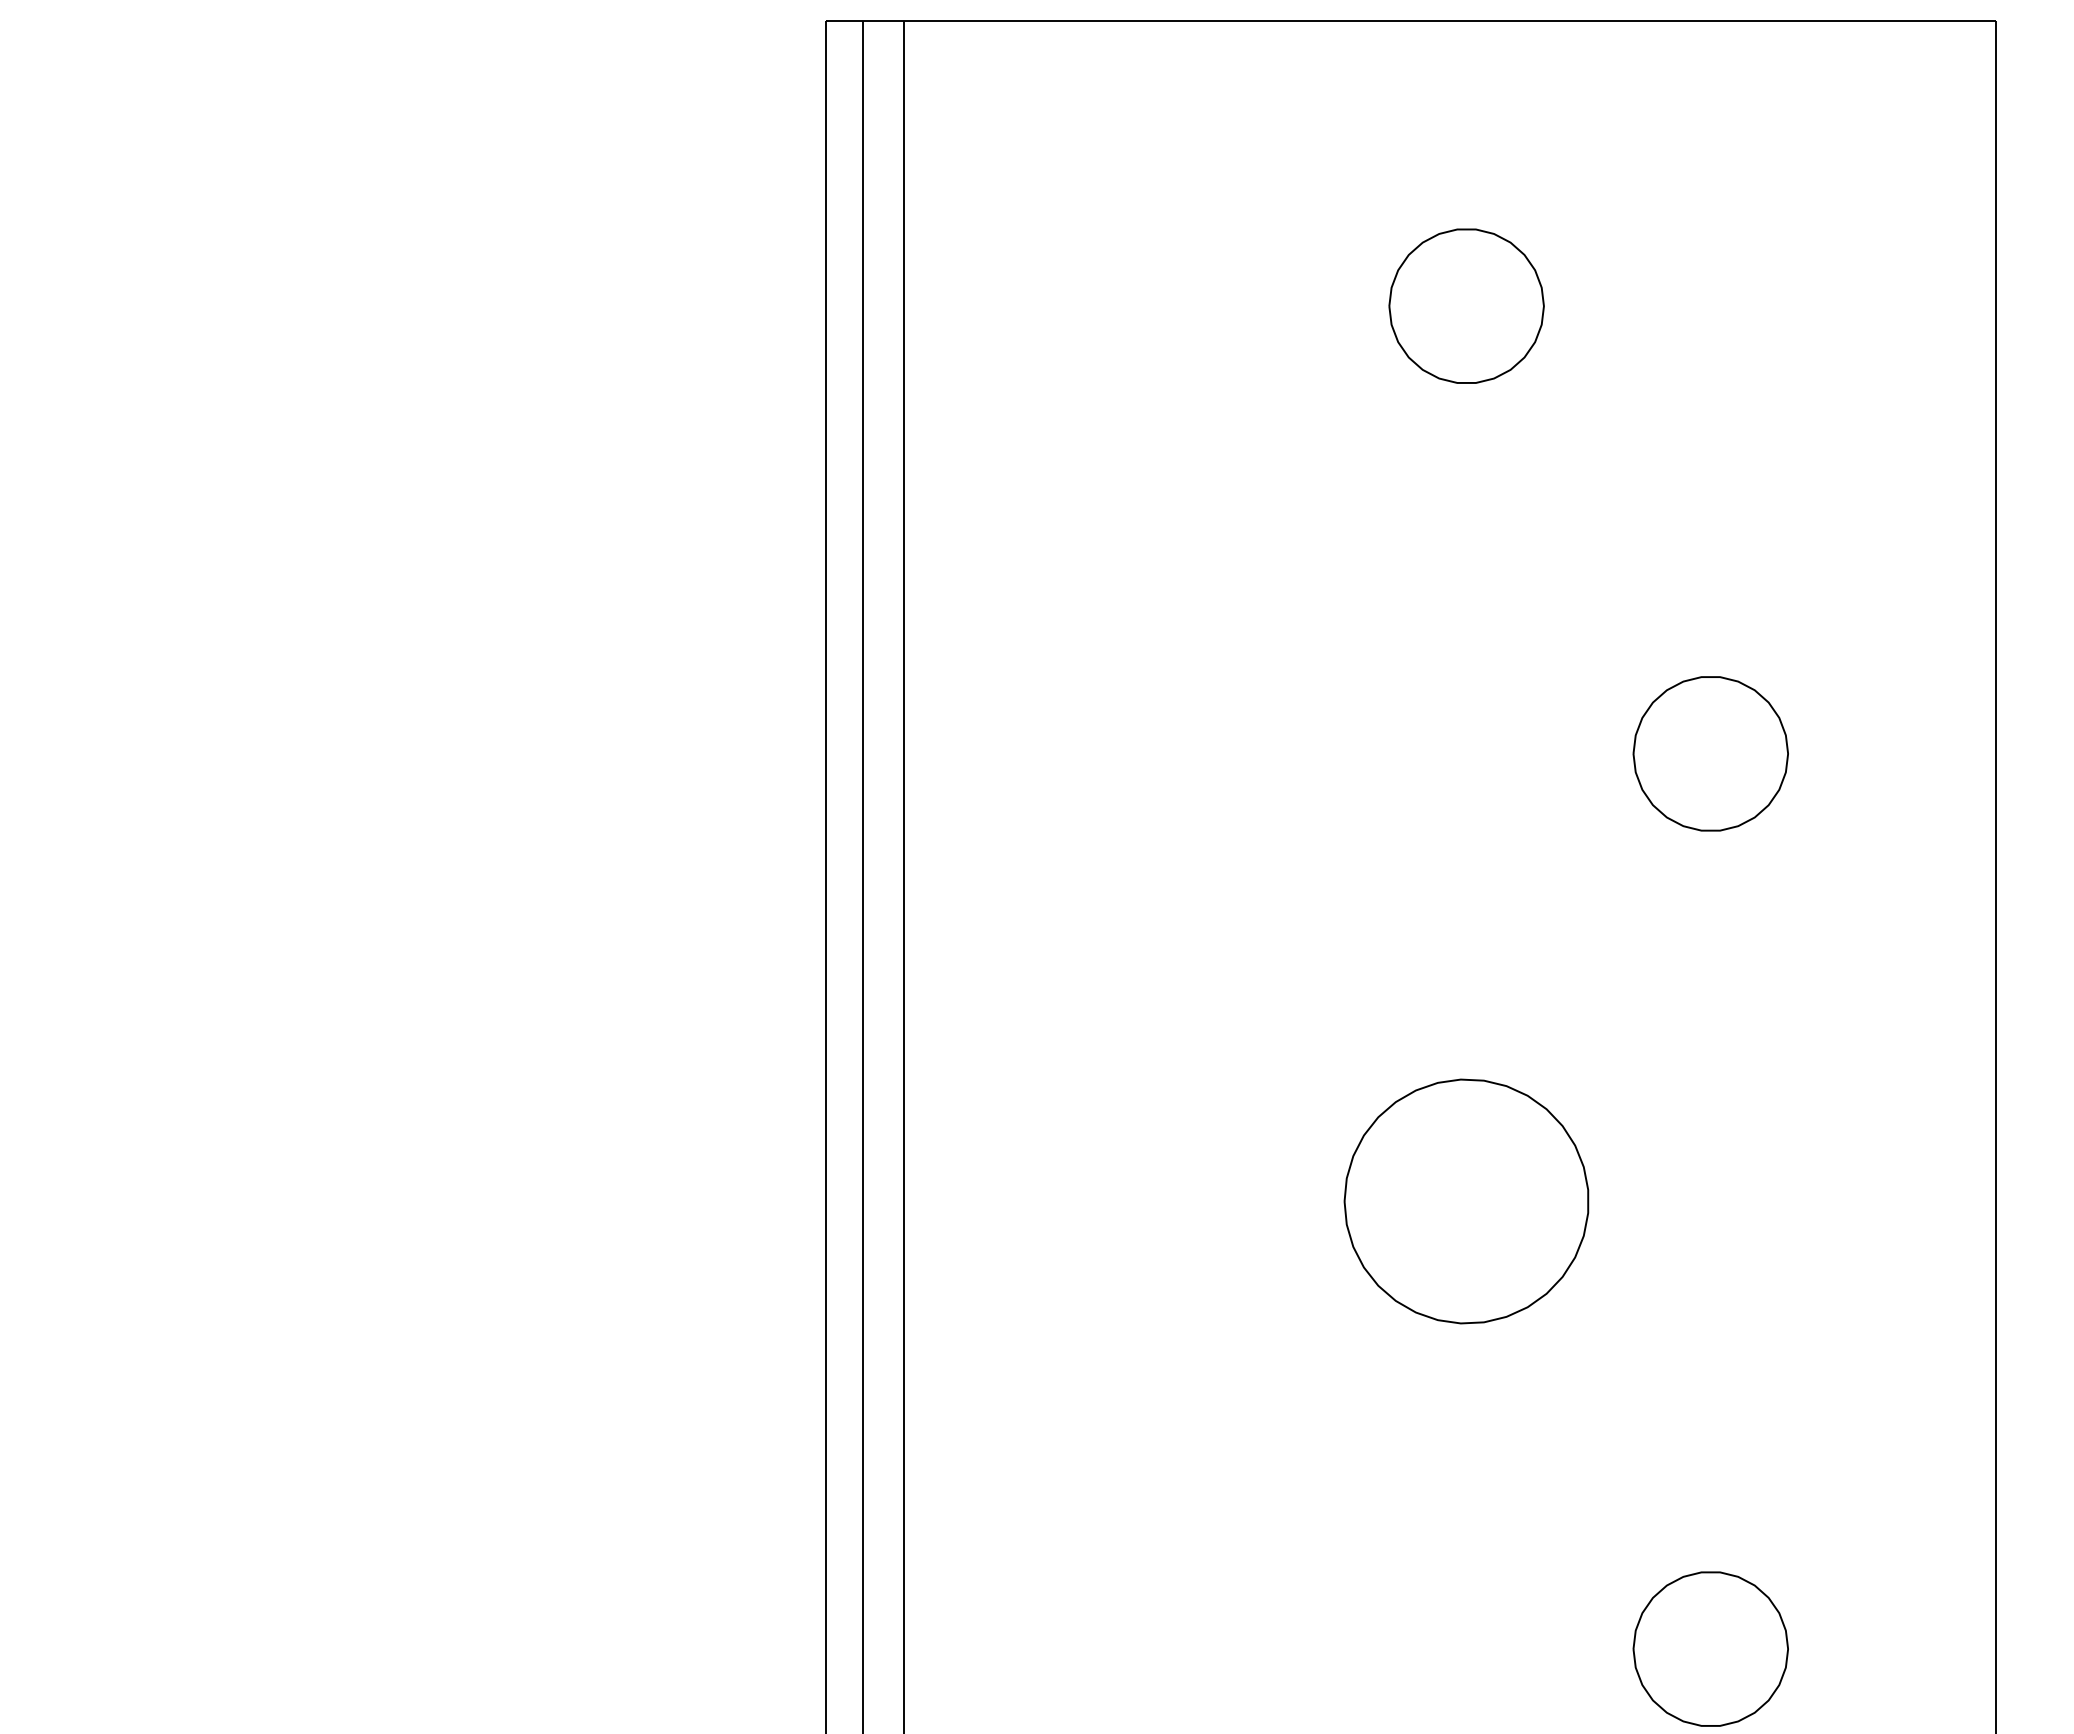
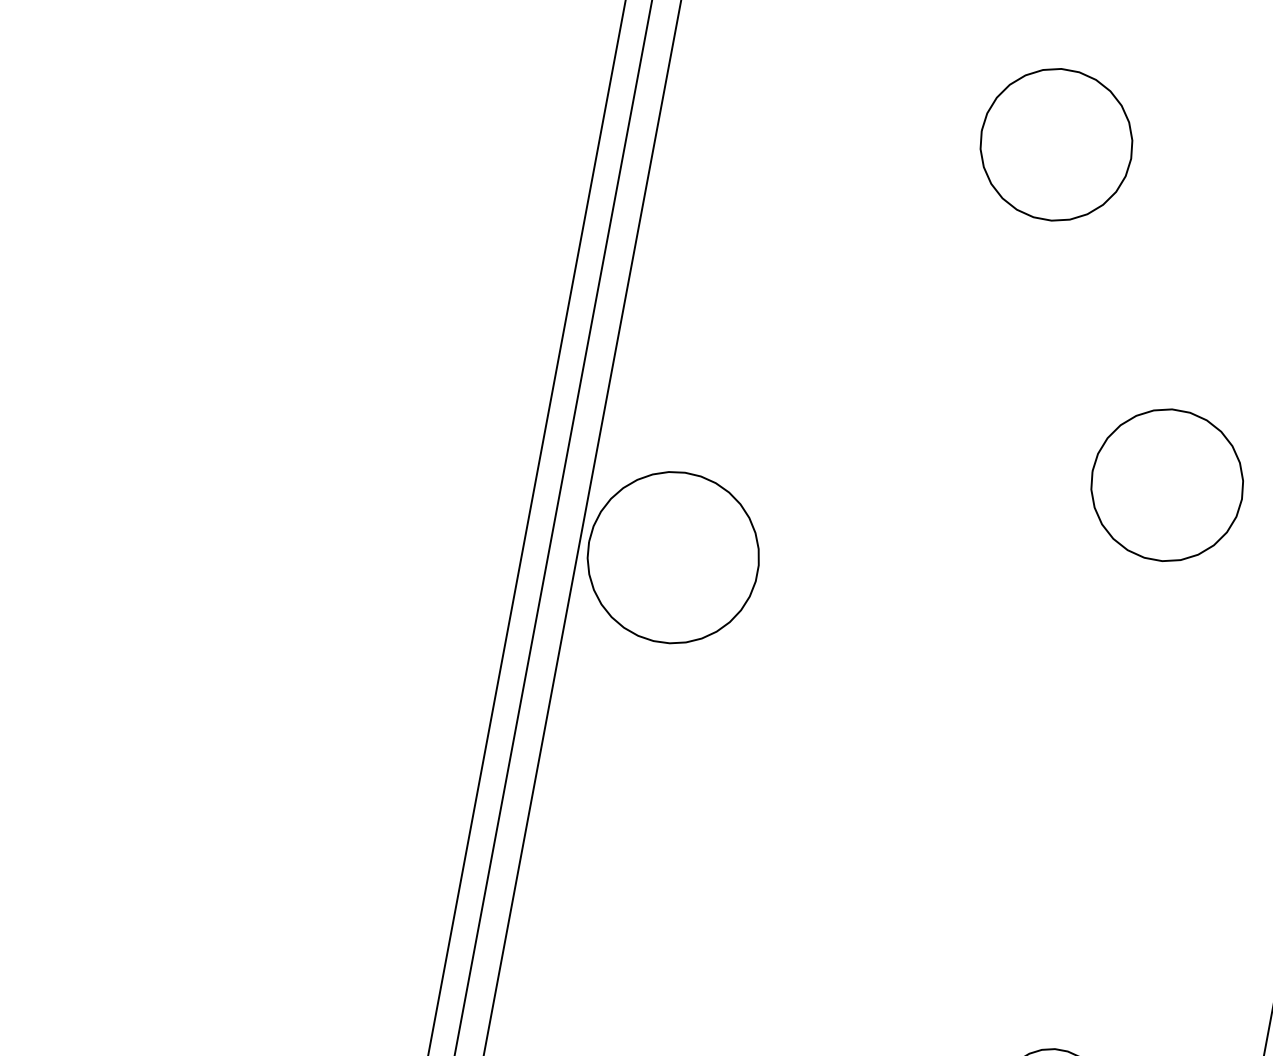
part: (1466, 305) -> (1056, 144), size x1.4
part: (1710, 753) -> (1167, 484), size x1.4
part: (1466, 1201) -> (673, 557), moved

